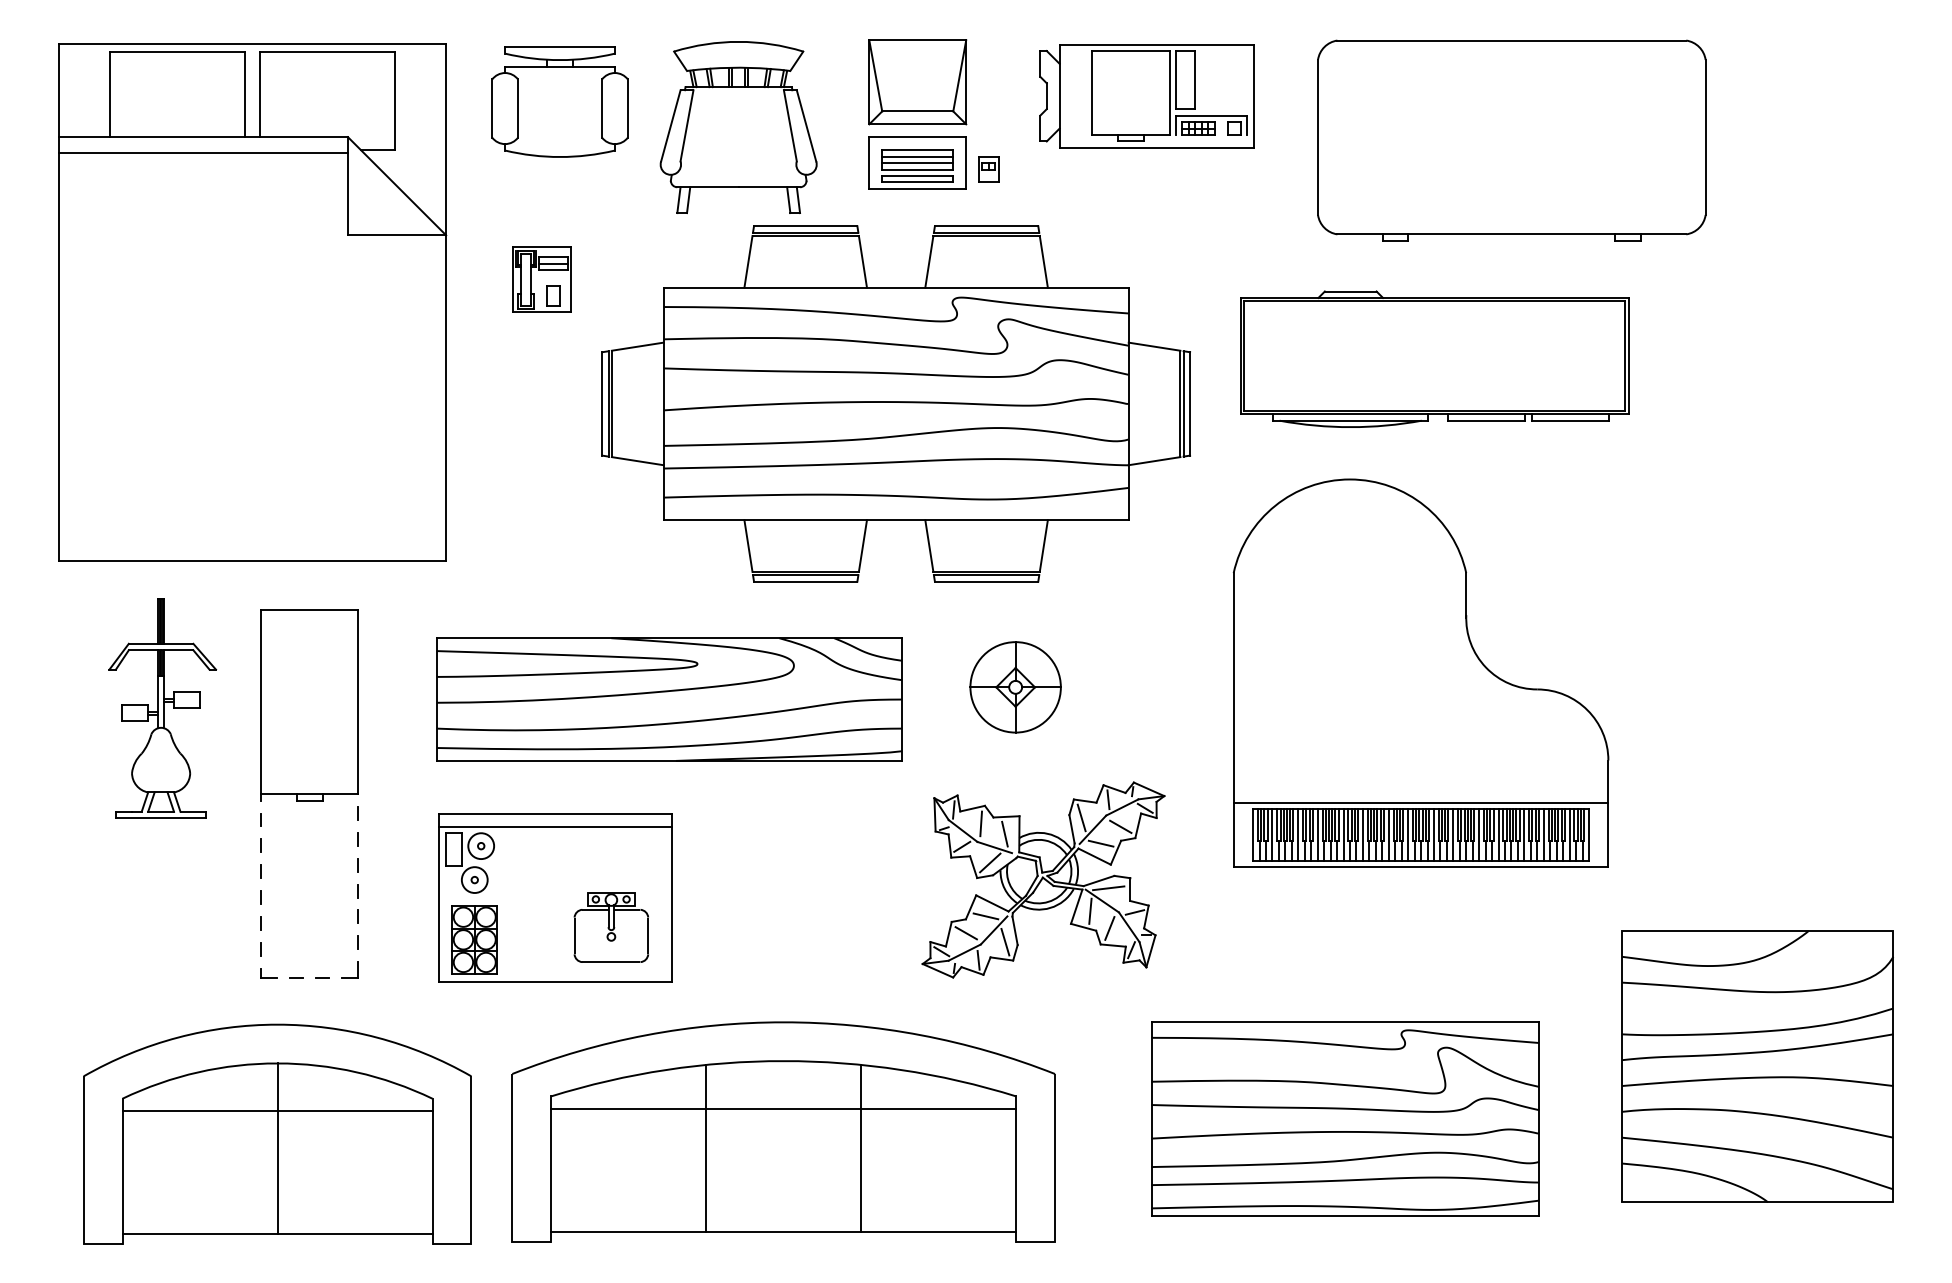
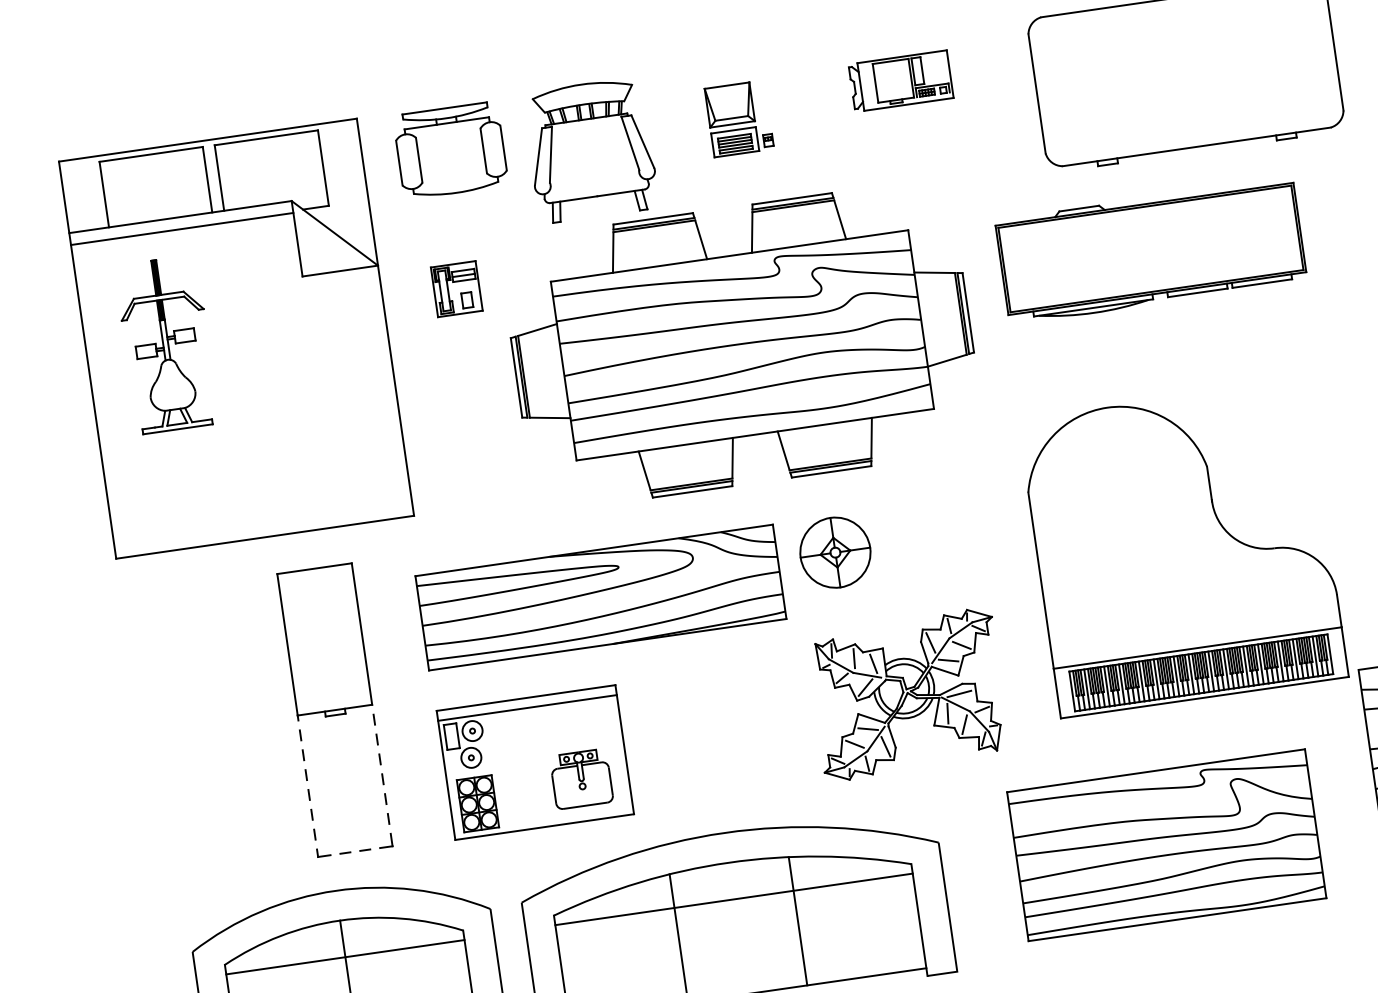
part: (1146, 96) -> (900, 81), size x0.6
part: (933, 114) -> (739, 118), size x0.6
part: (1420, 672) -> (1182, 548), moved
part: (1015, 687) -> (835, 552), moved
part: (162, 708) -> (166, 344), moved

